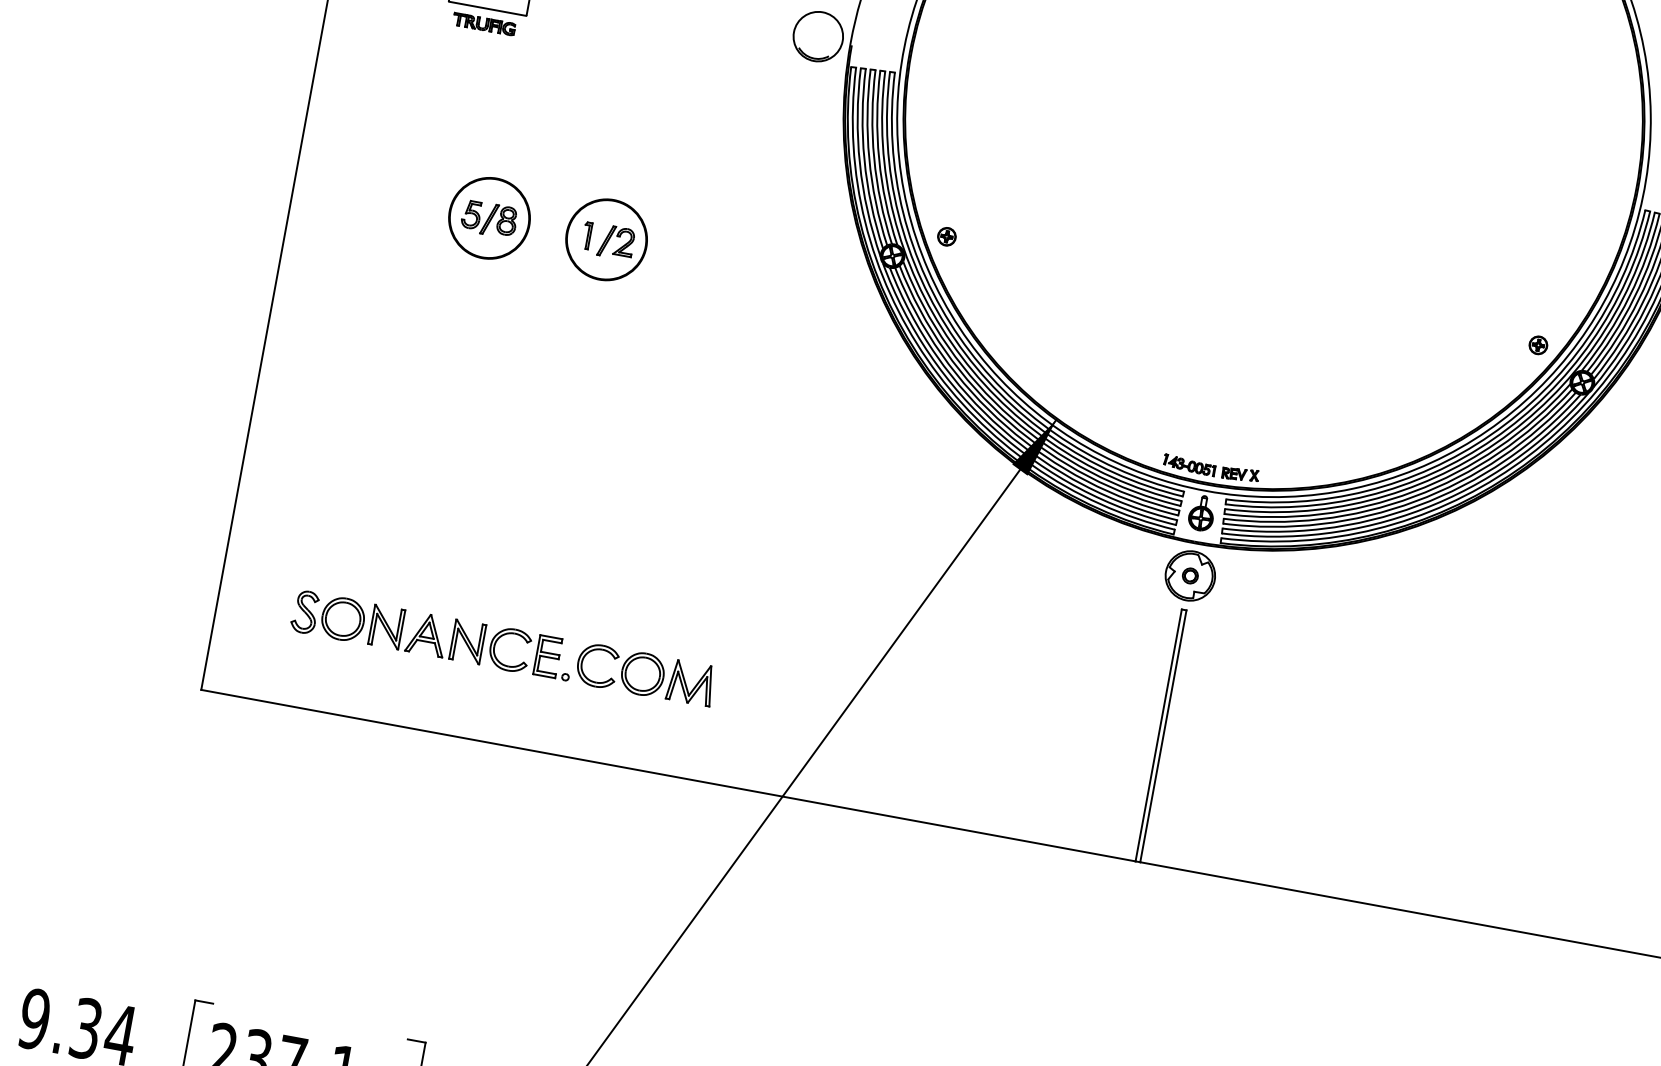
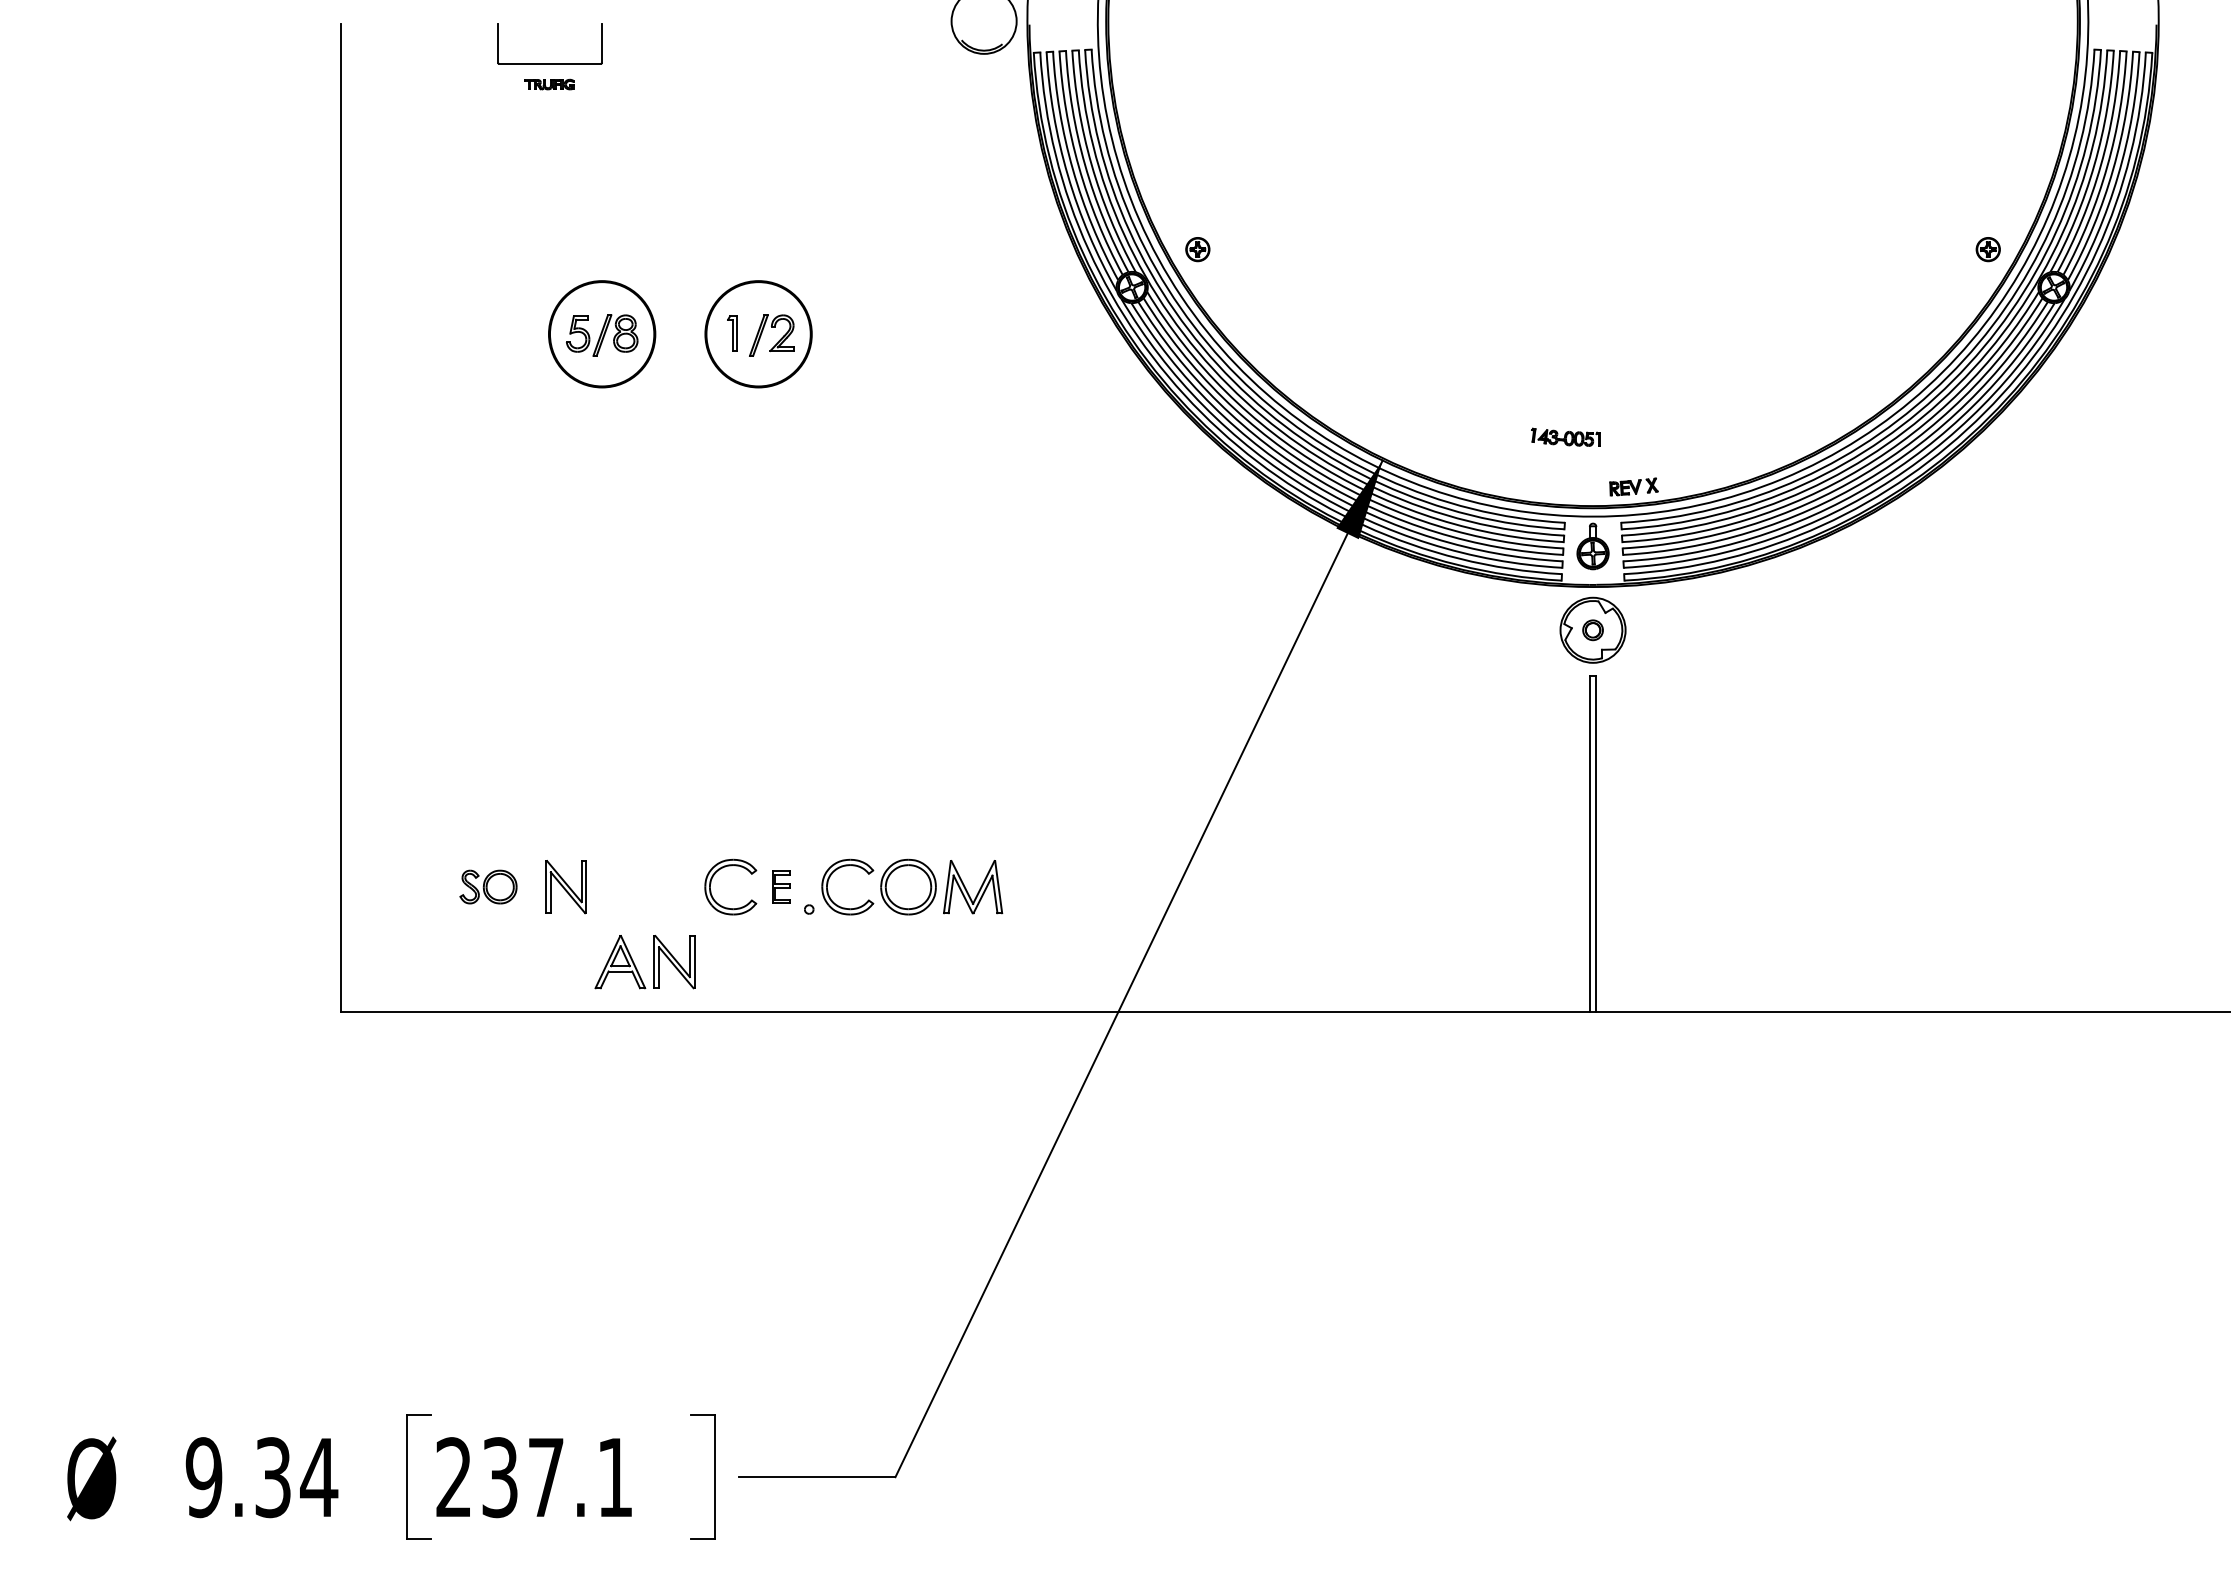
part: (484, 24) -> (549, 84), size x0.6
part: (1189, 464) -> (1565, 436), moved
part: (328, 615) -> (488, 886), size x0.6
part: (438, 640) -> (636, 966), moved
part: (547, 656) -> (781, 886), size x0.6

